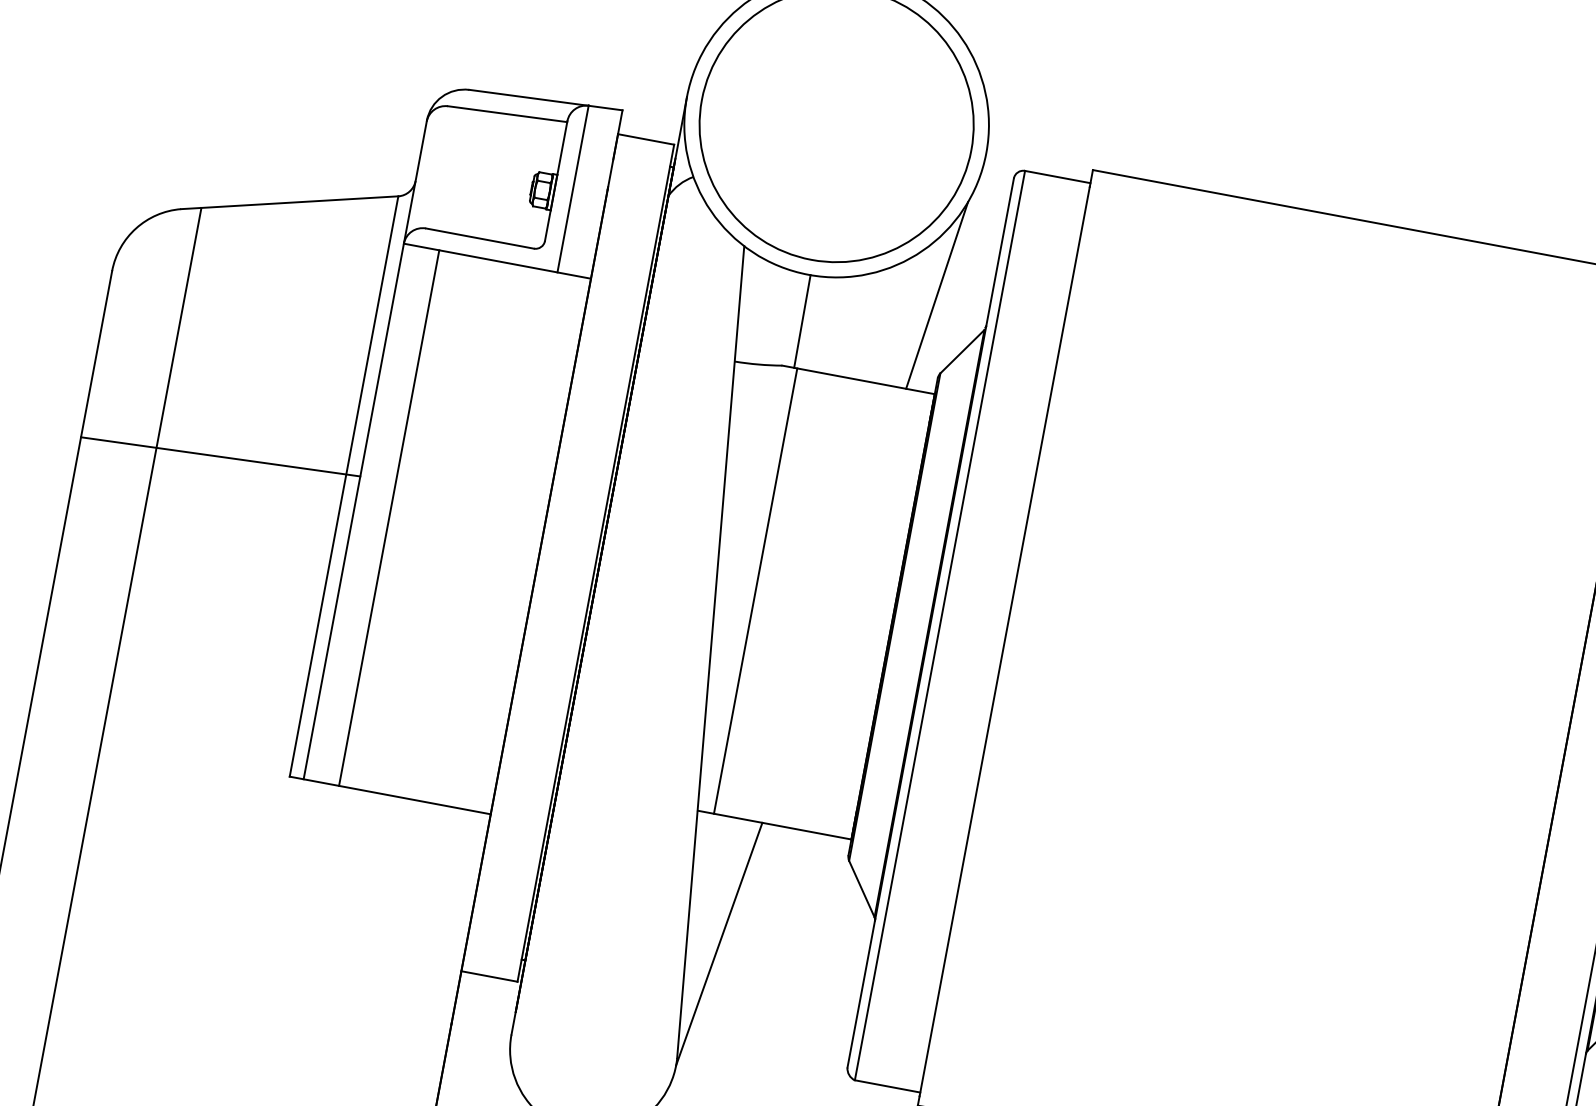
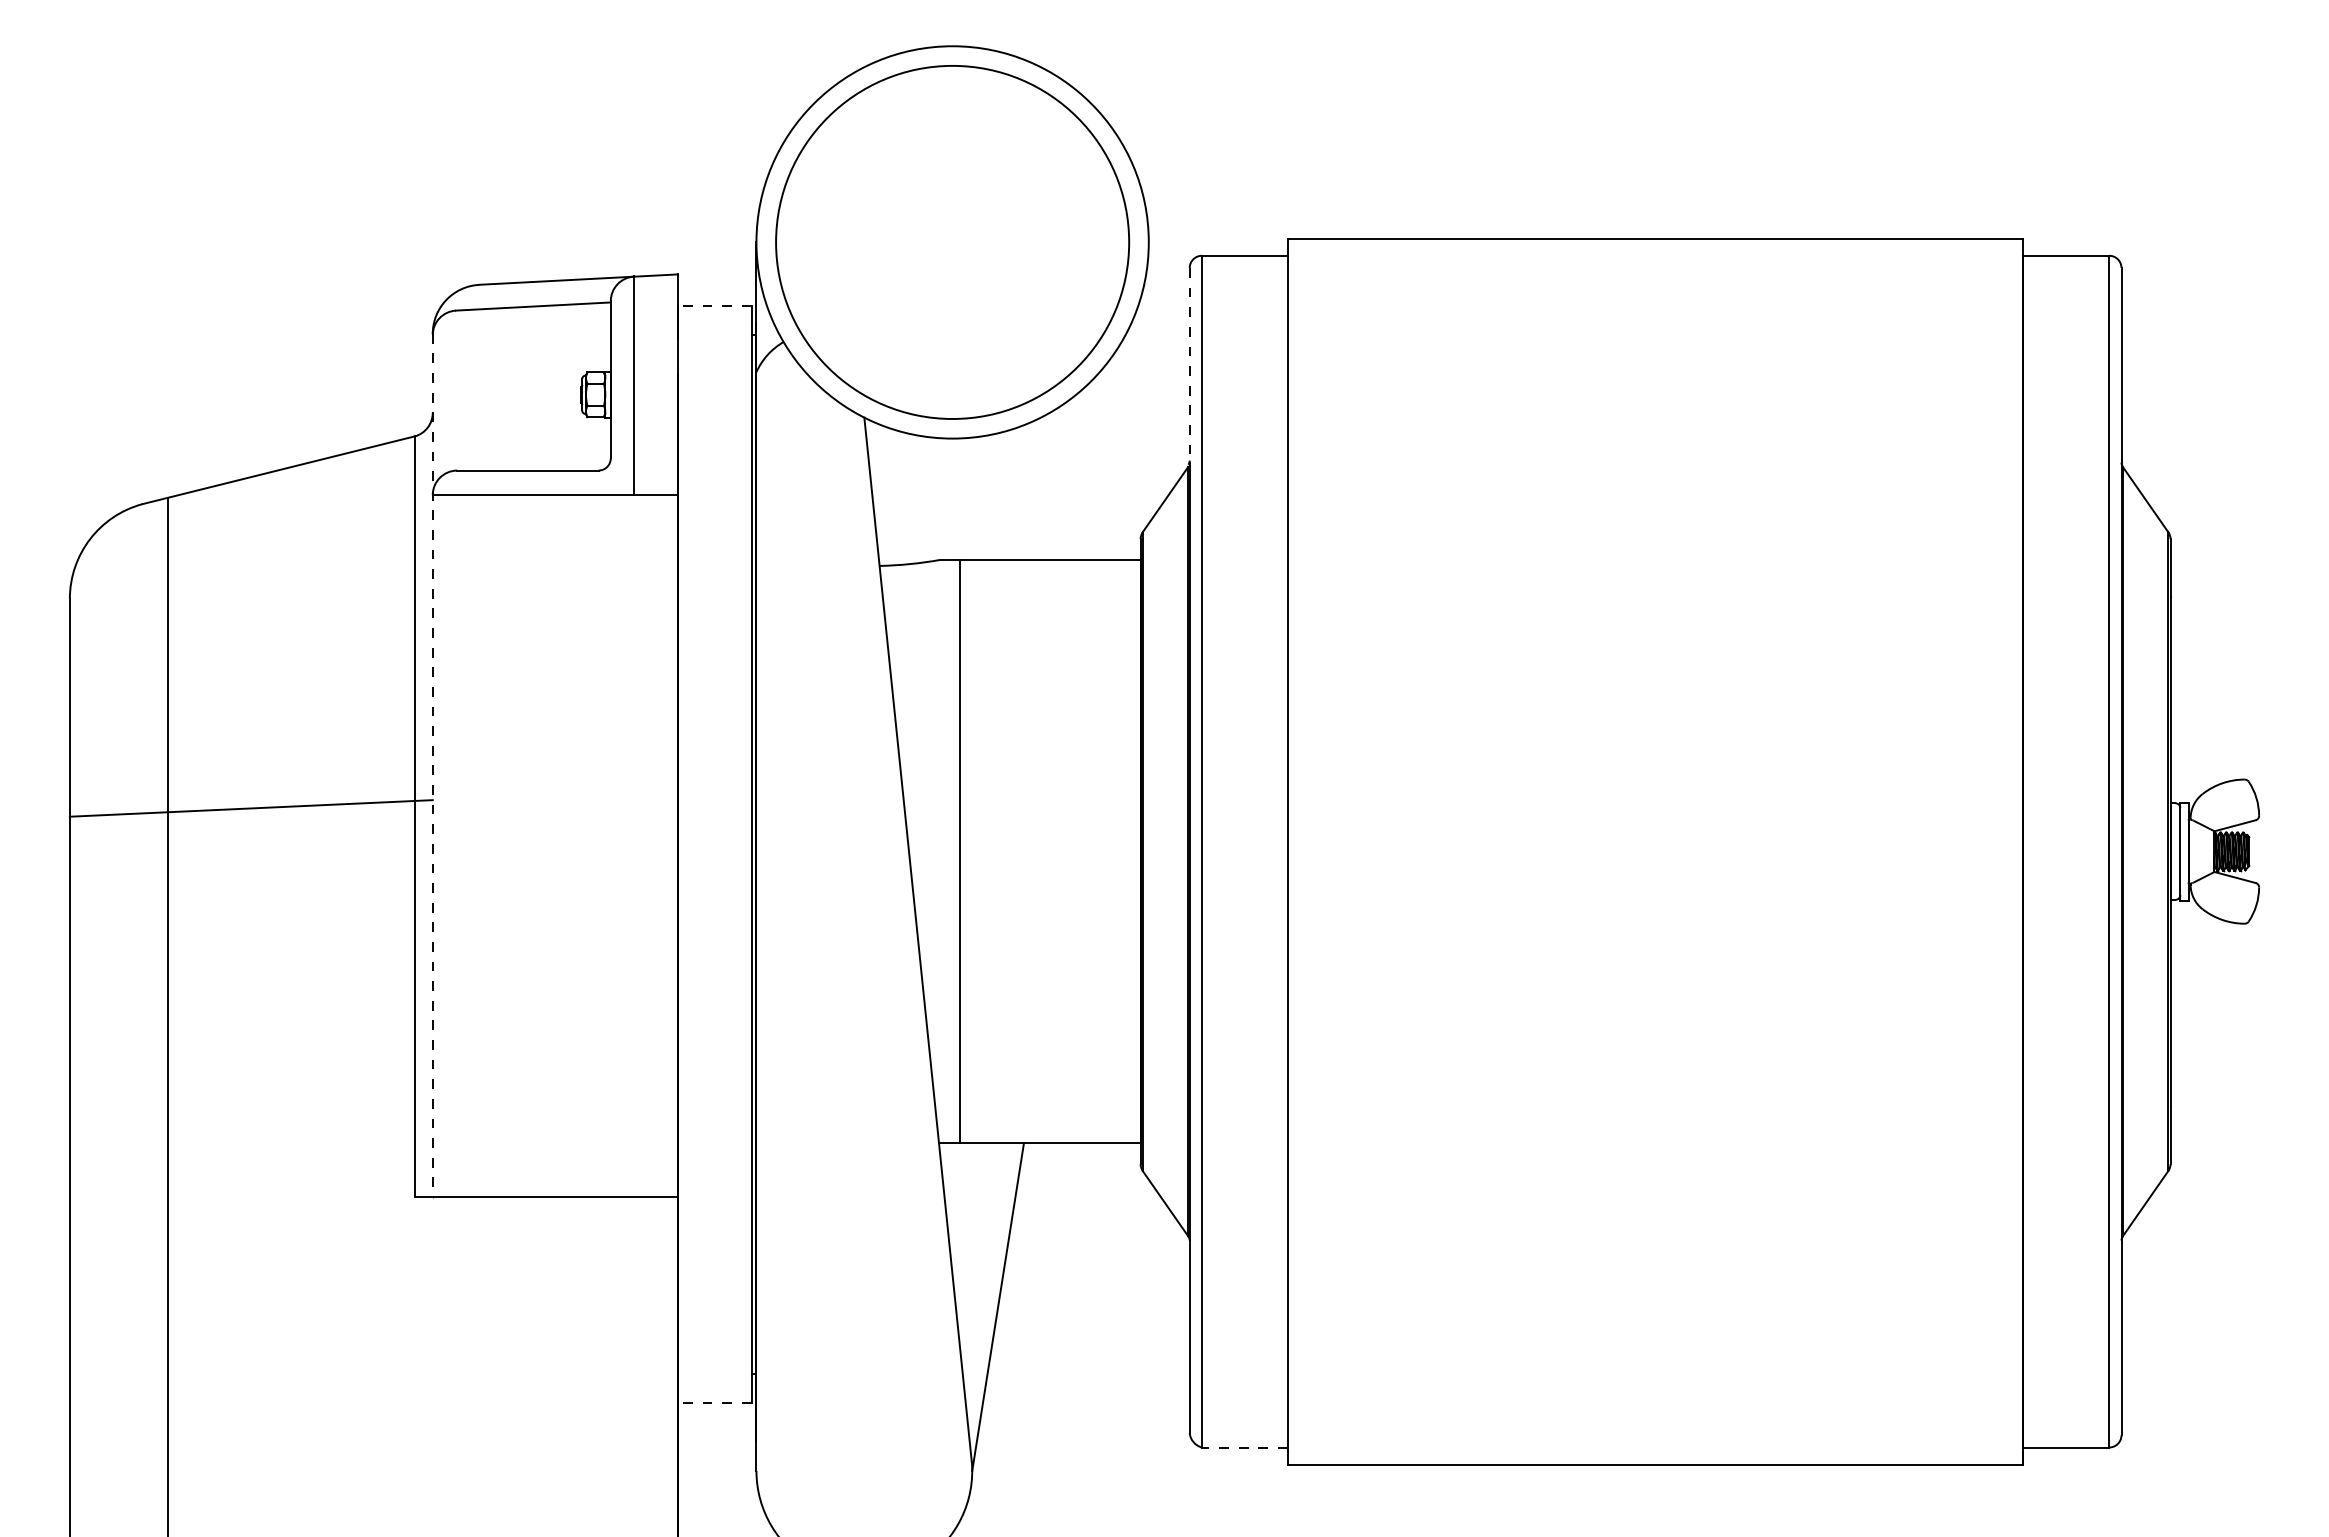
line: (645, 139) -> (714, 305), solid -> dashed
line: (999, 252) -> (1189, 365), solid -> dashed
line: (937, 294) -> (1120, 433), removed
line: (802, 320) -> (955, 498), removed
line: (365, 449) -> (432, 765), solid -> dashed
line: (389, 518) -> (479, 846), removed
line: (489, 976) -> (714, 1402), solid -> dashed
line: (887, 1086) -> (1244, 1447), solid -> dashed

